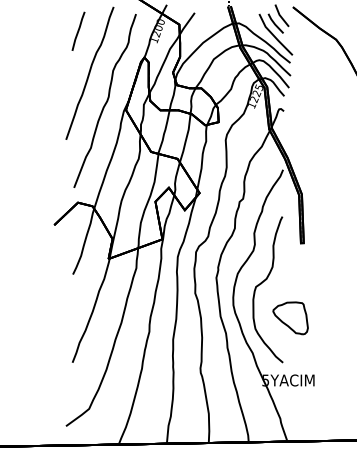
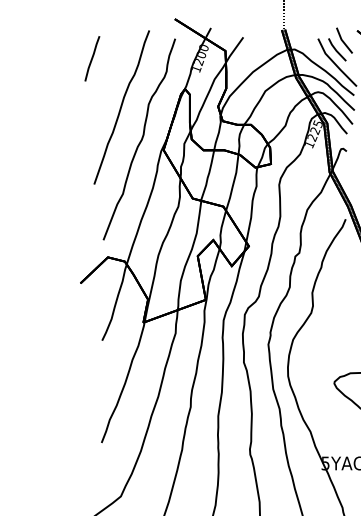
line: (78, 30) -> (92, 57), moved
curve: (262, 283) -> (321, 351), removed

